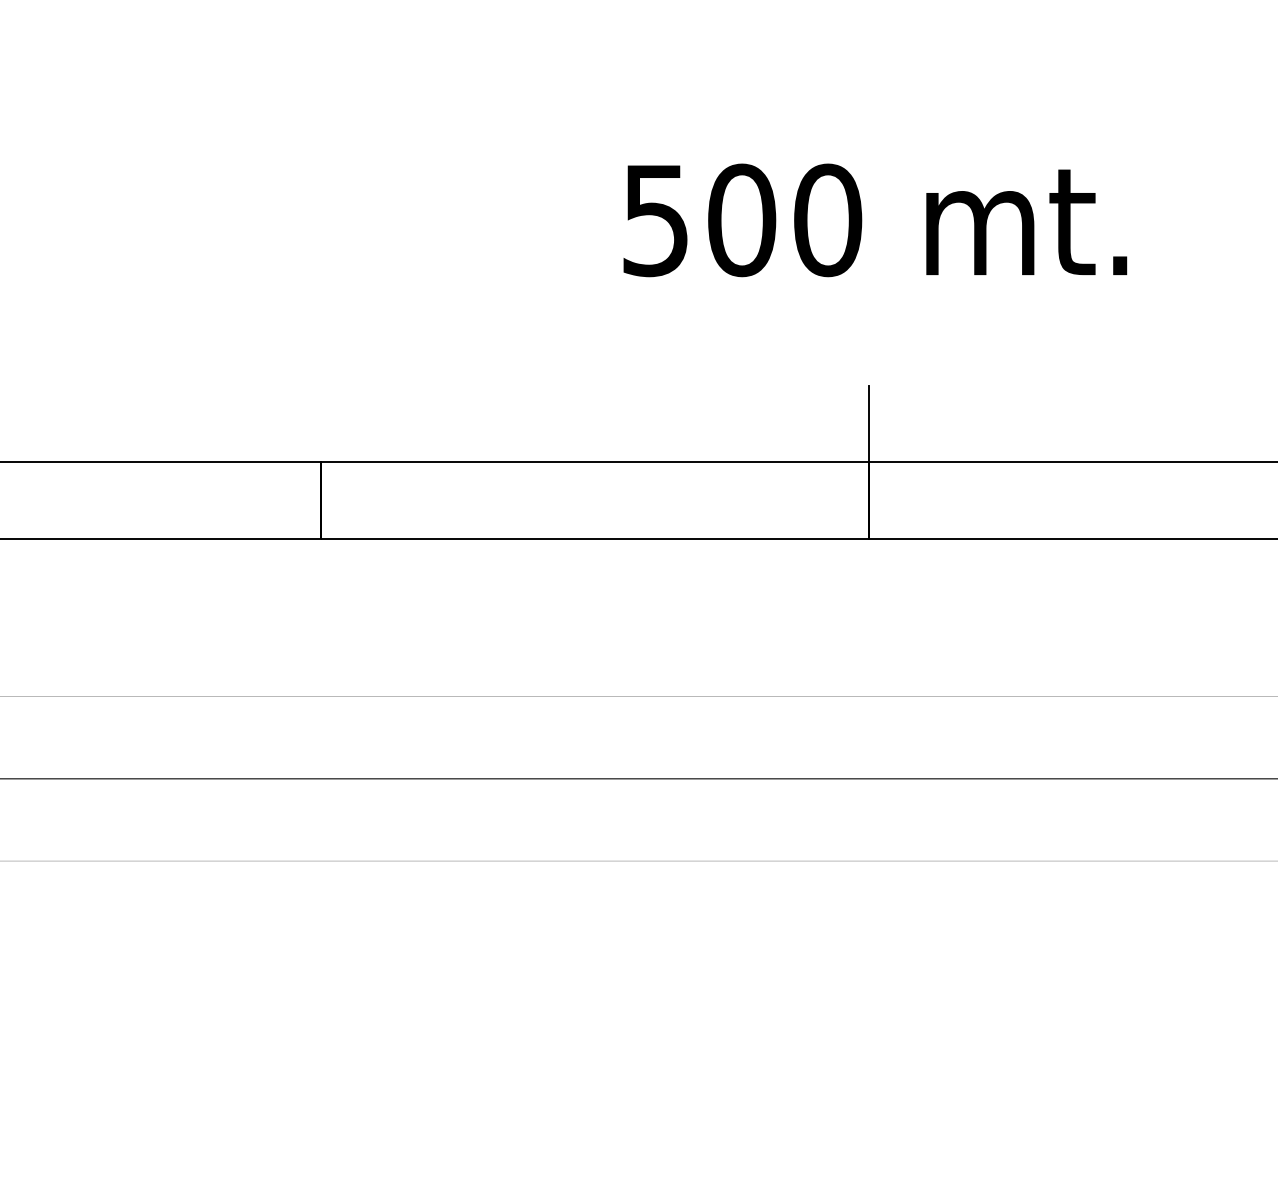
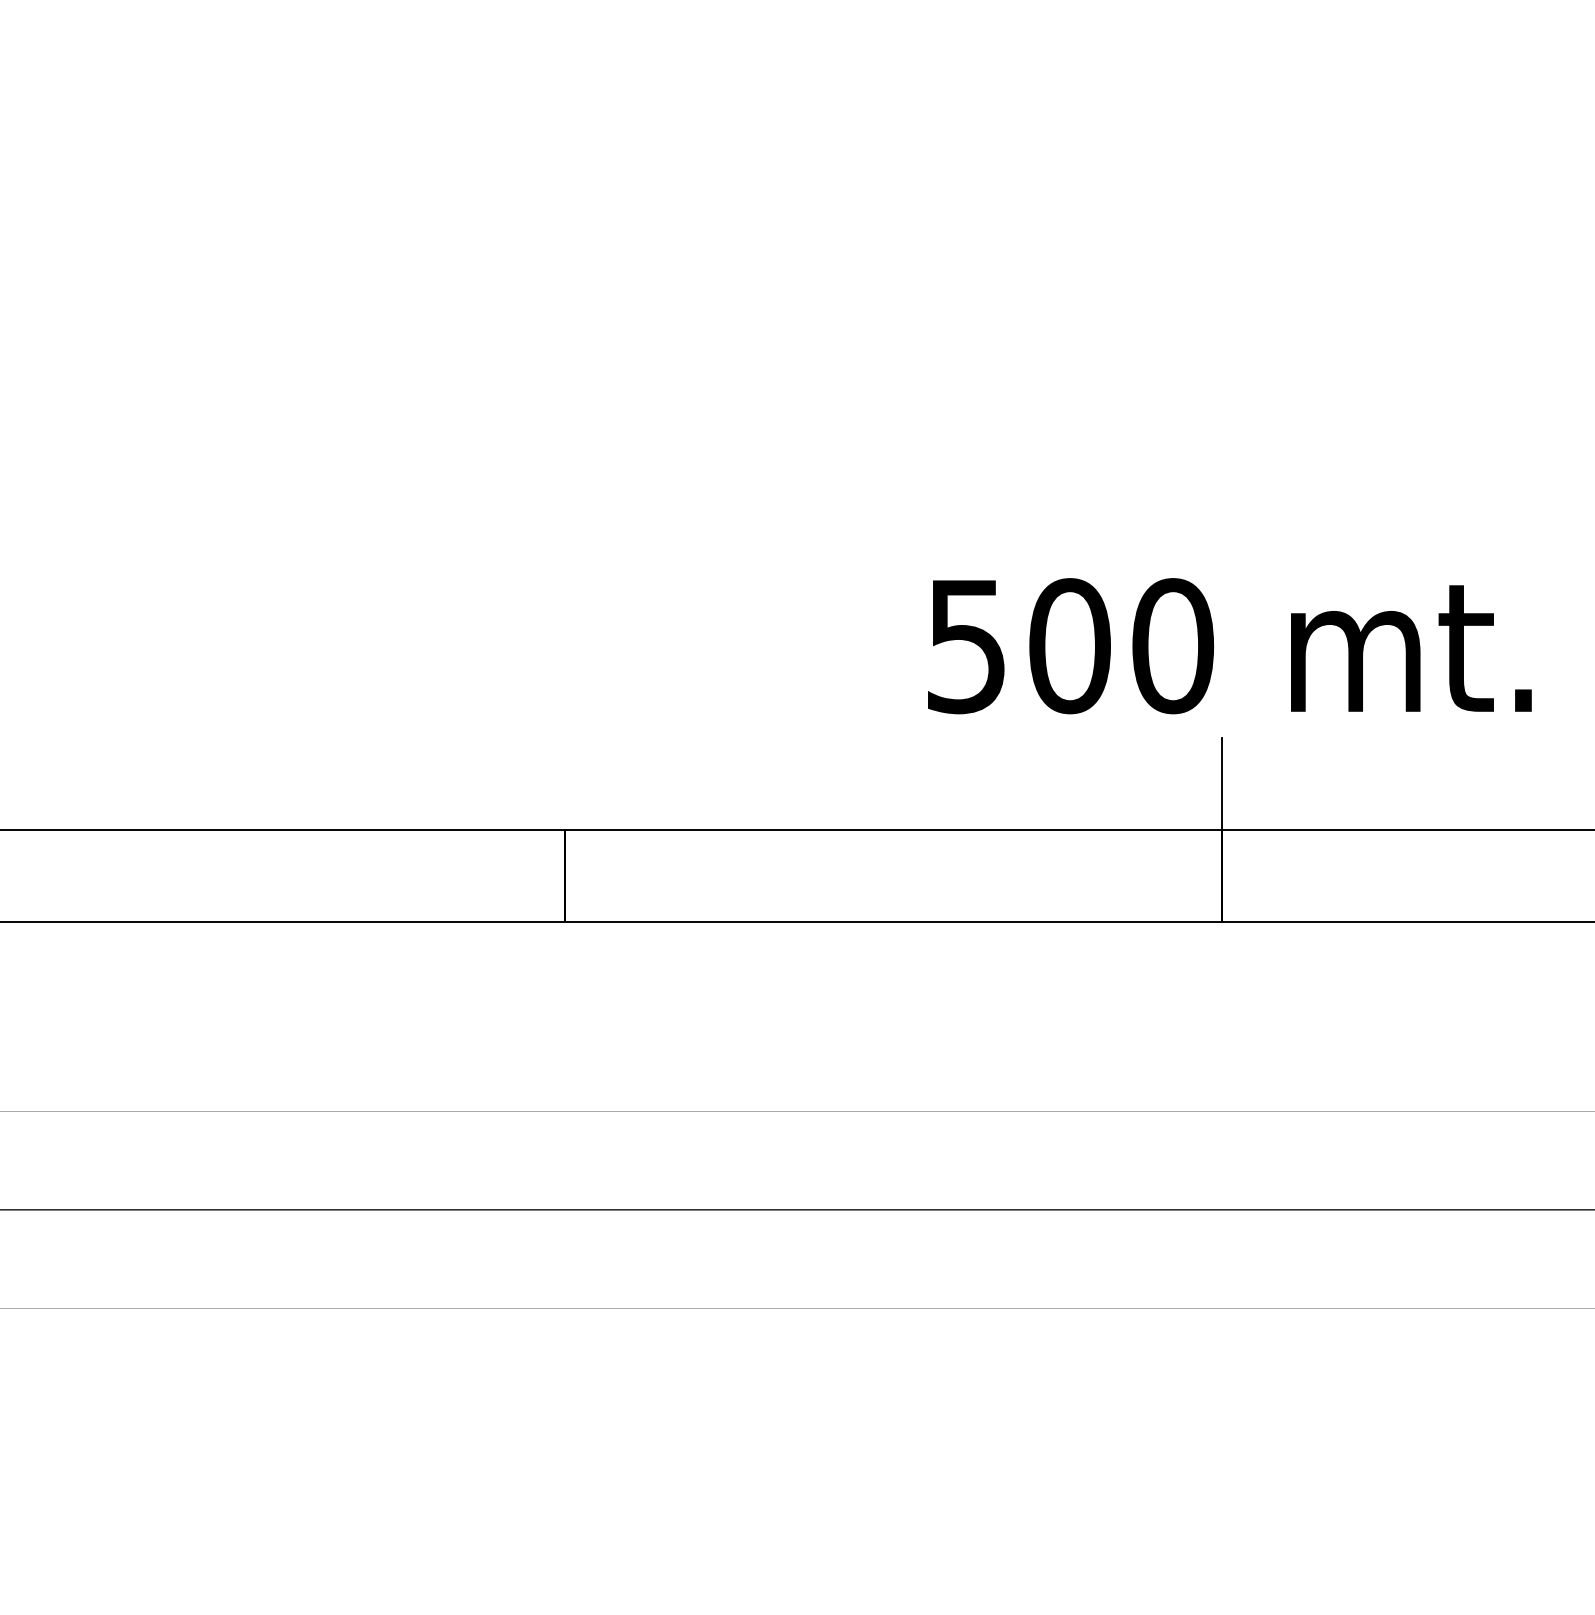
text: (875, 220) -> (1229, 646), moved

